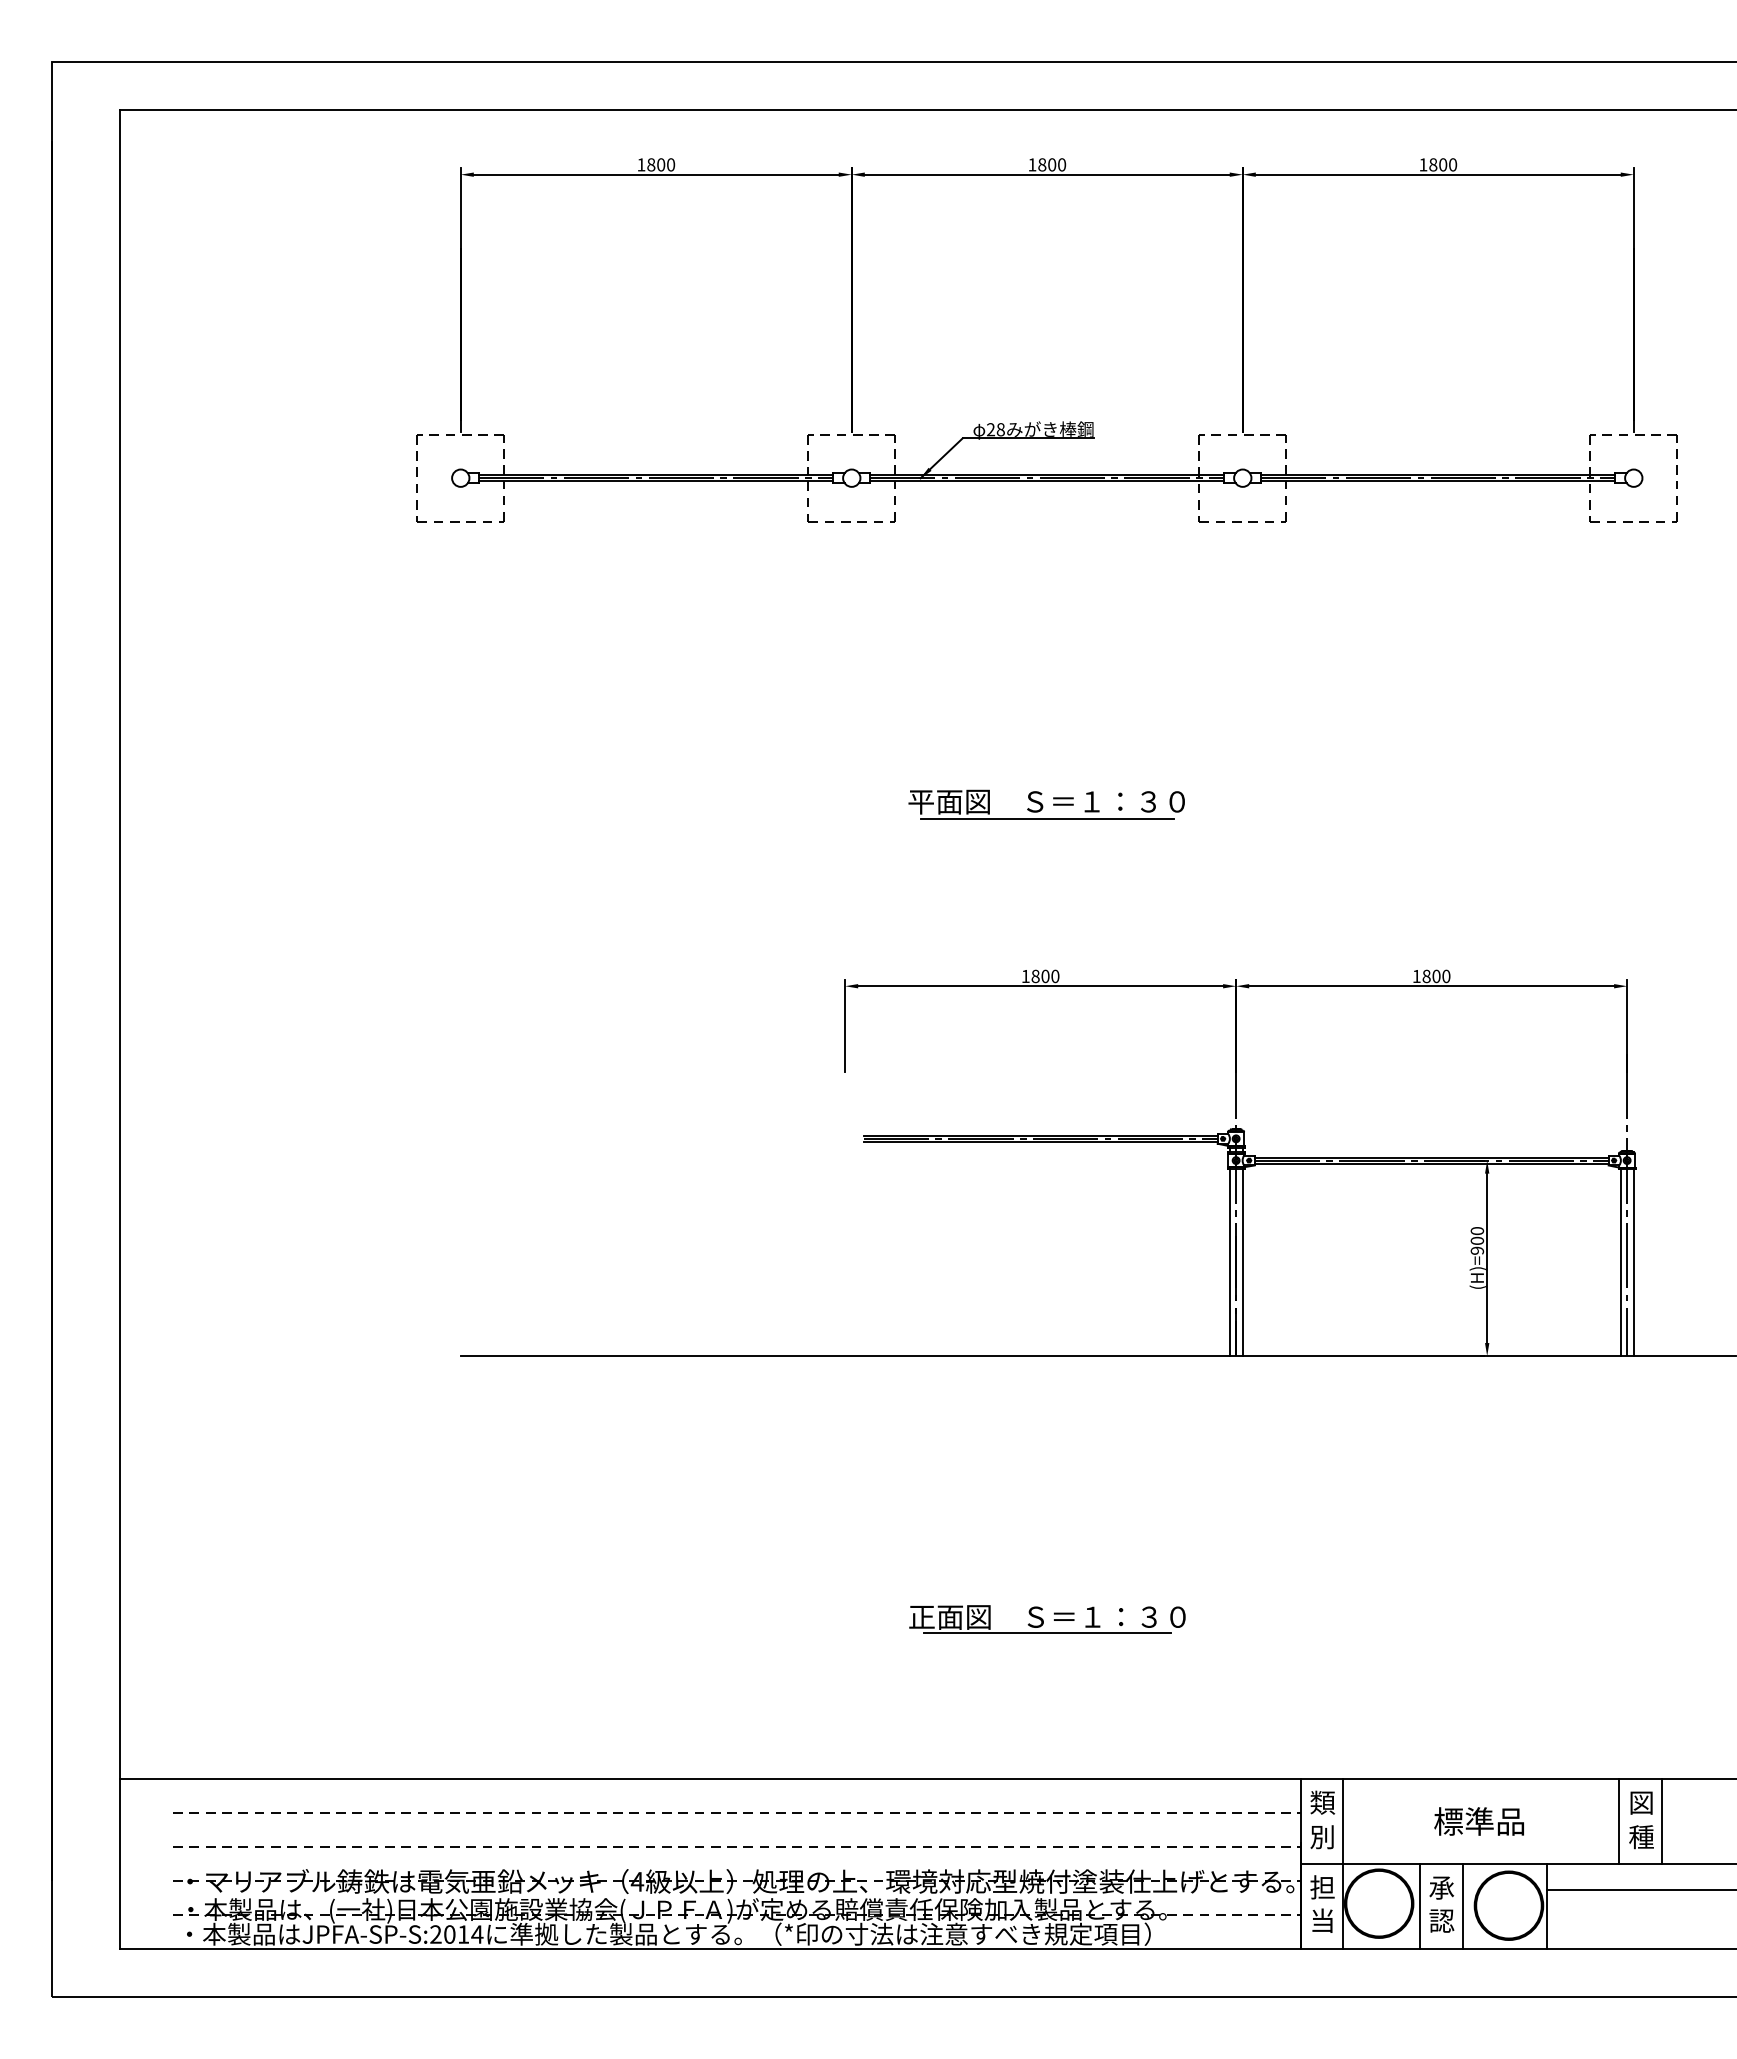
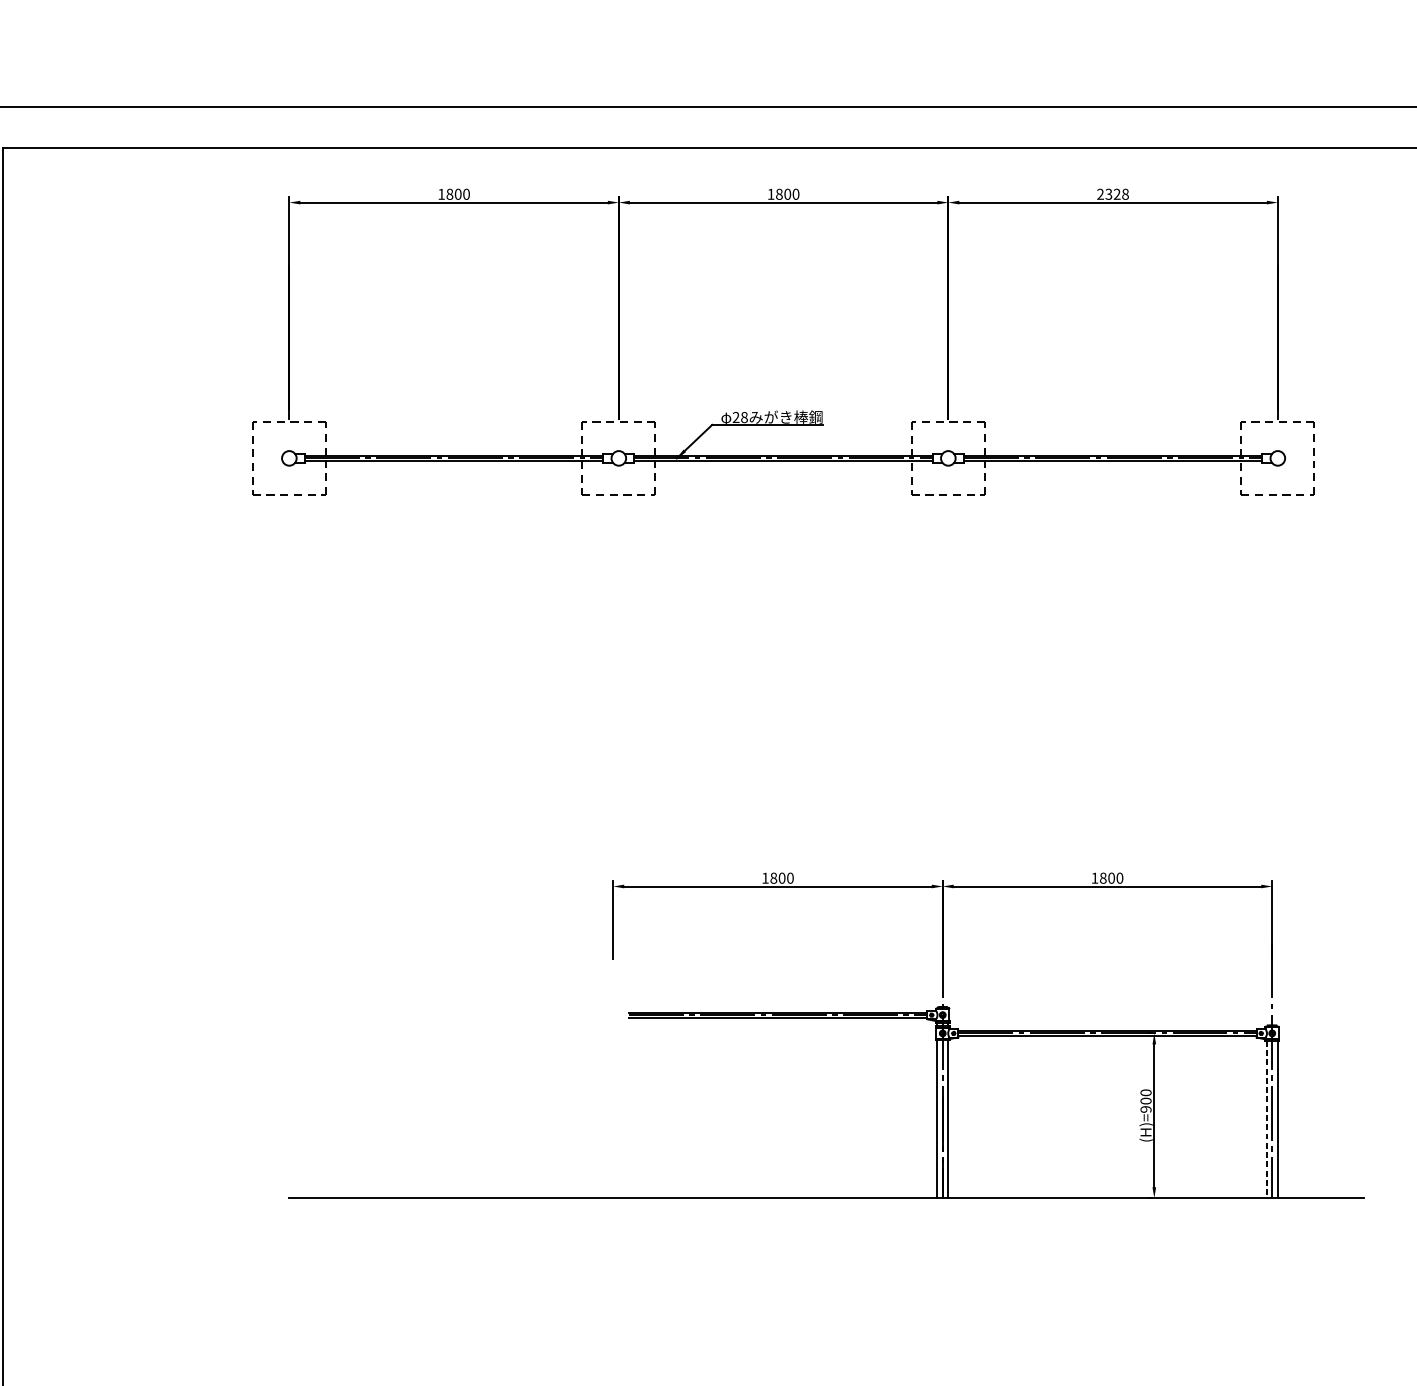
text: (1438, 164) -> (1113, 194), 1800 -> 2328
part: (1046, 804) -> (782, 733), removed
line: (1620, 1263) -> (1266, 1120), solid -> dashed

